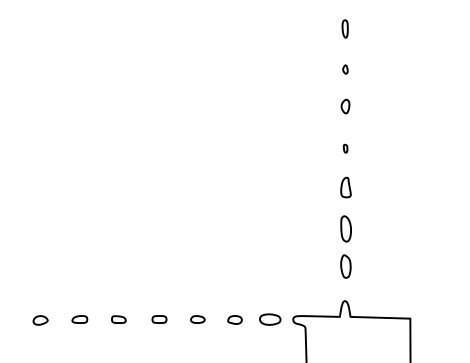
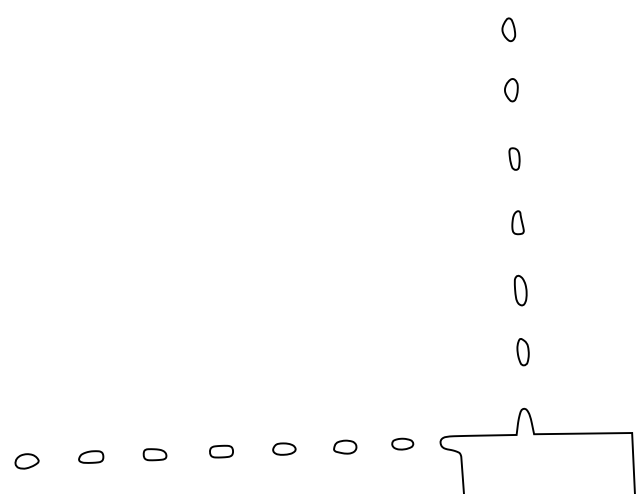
part: (345, 69) -> (508, 29), size x1.67
part: (345, 148) -> (514, 158), size x1.67
part: (345, 187) -> (516, 222), size x0.71
part: (345, 228) -> (519, 289), size x0.71
part: (345, 266) -> (522, 352), size x0.71
part: (269, 319) -> (401, 444), size x0.62

